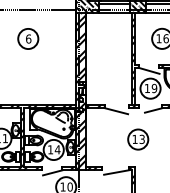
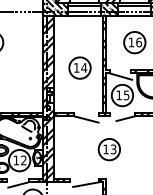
part: (110, 62) -> (79, 67), added
text: (154, 87) -> (126, 94), 19 -> 15
text: (57, 149) -> (23, 160), 14 -> 12

